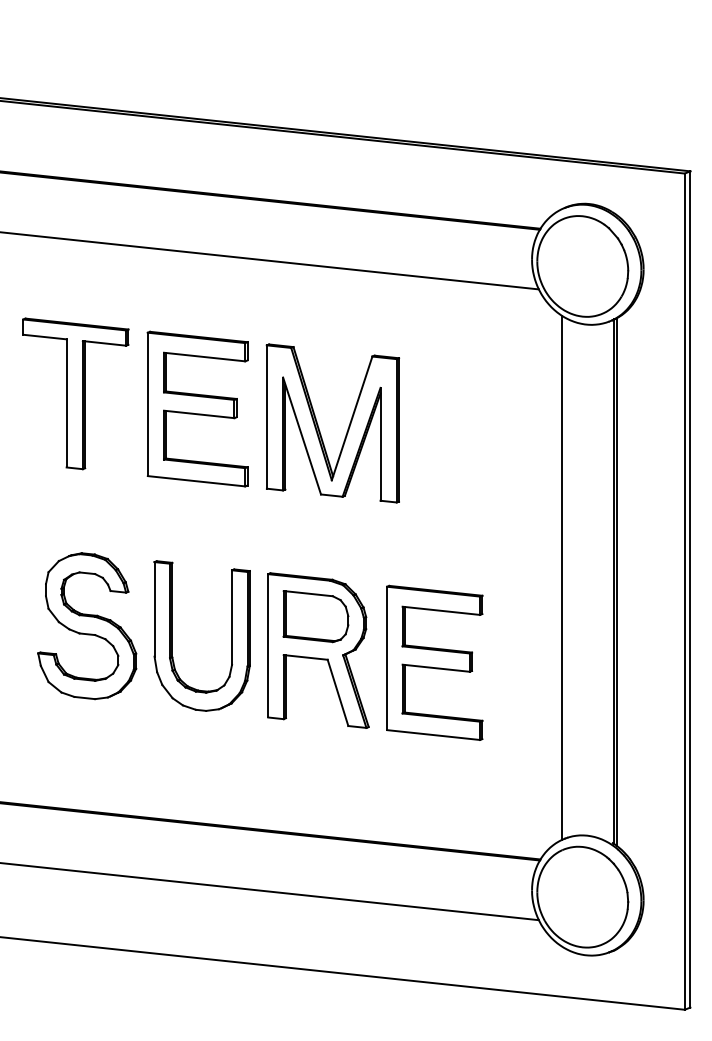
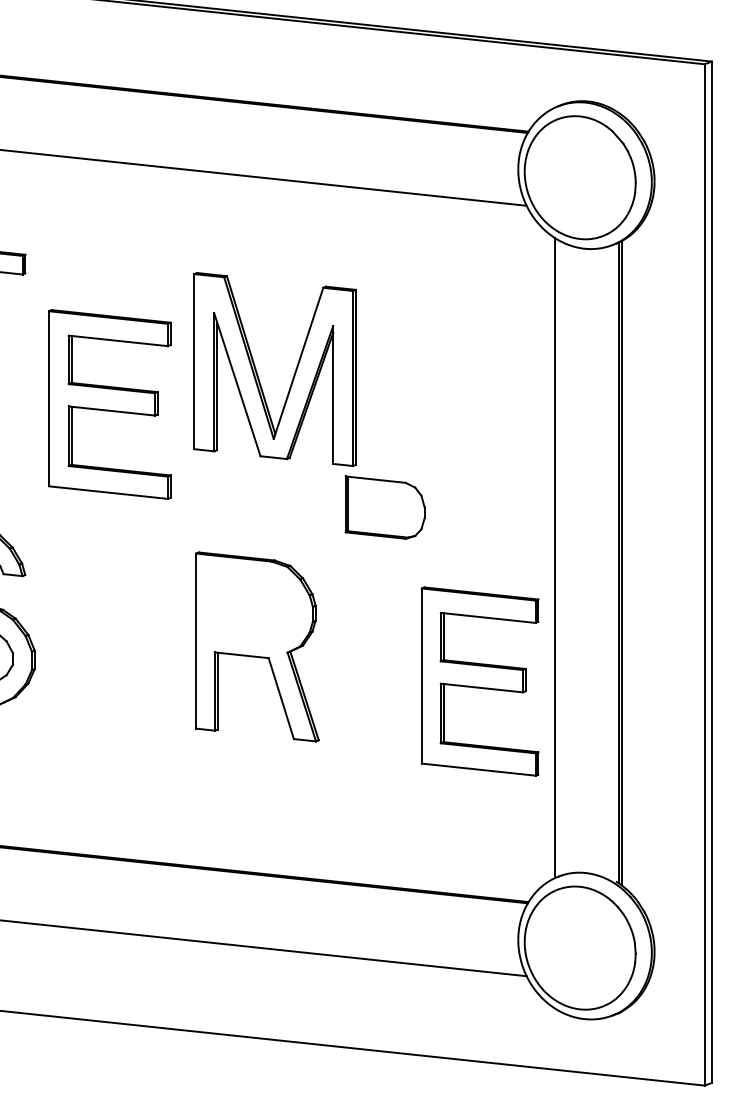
part: (197, 408) -> (109, 403), moved
part: (315, 616) -> (384, 507), moved
part: (172, 635) -> (79, 628), removed
part: (434, 662) -> (479, 681), moved

